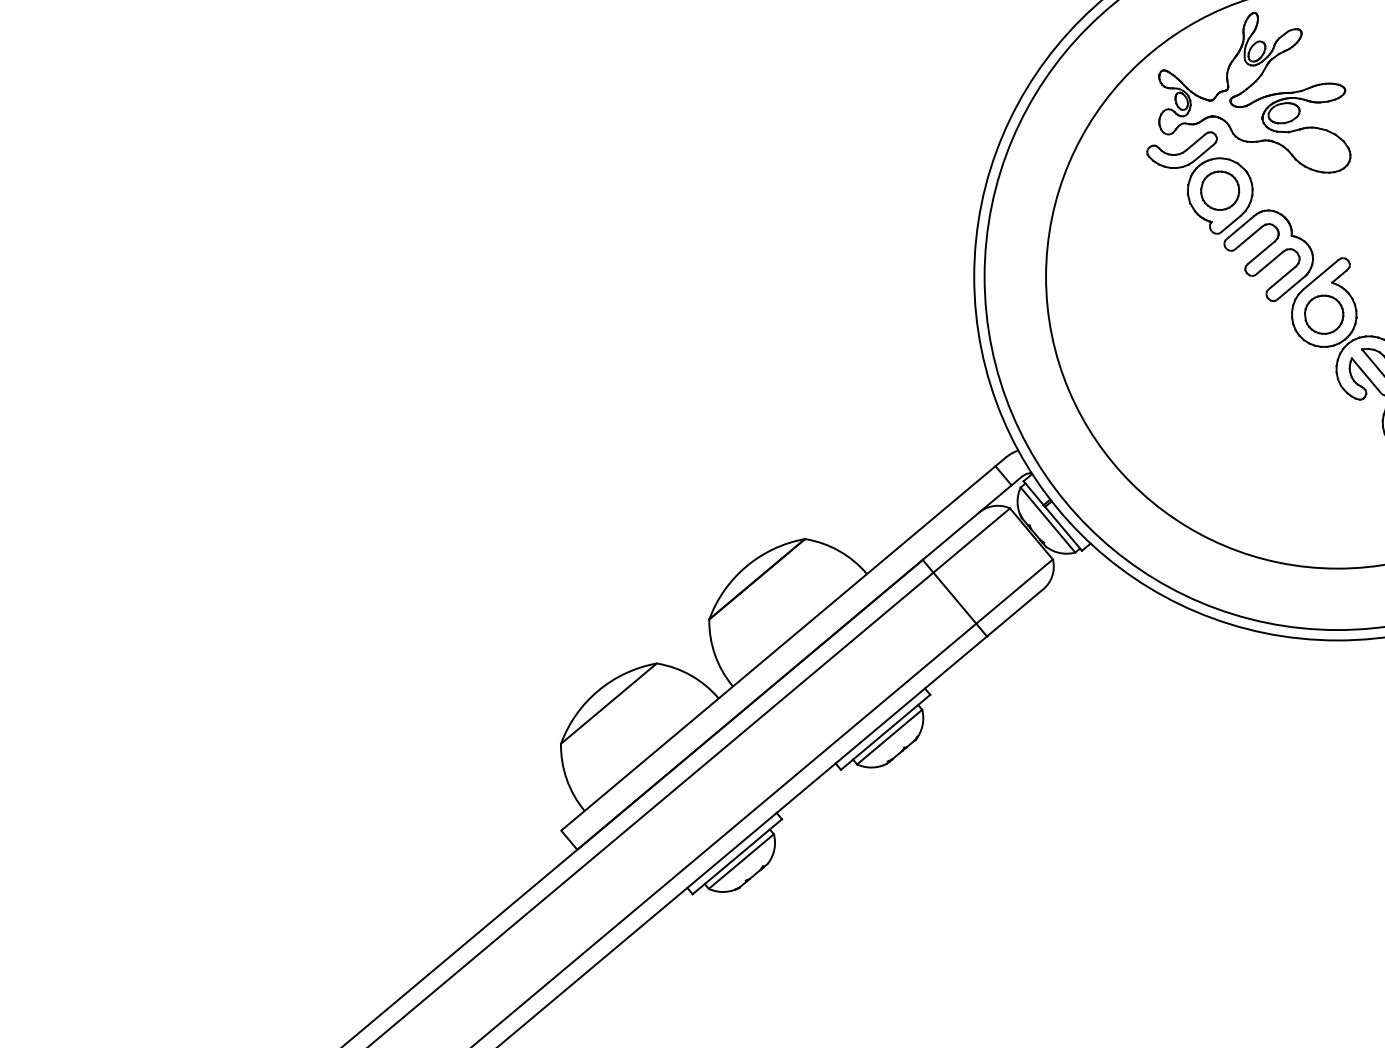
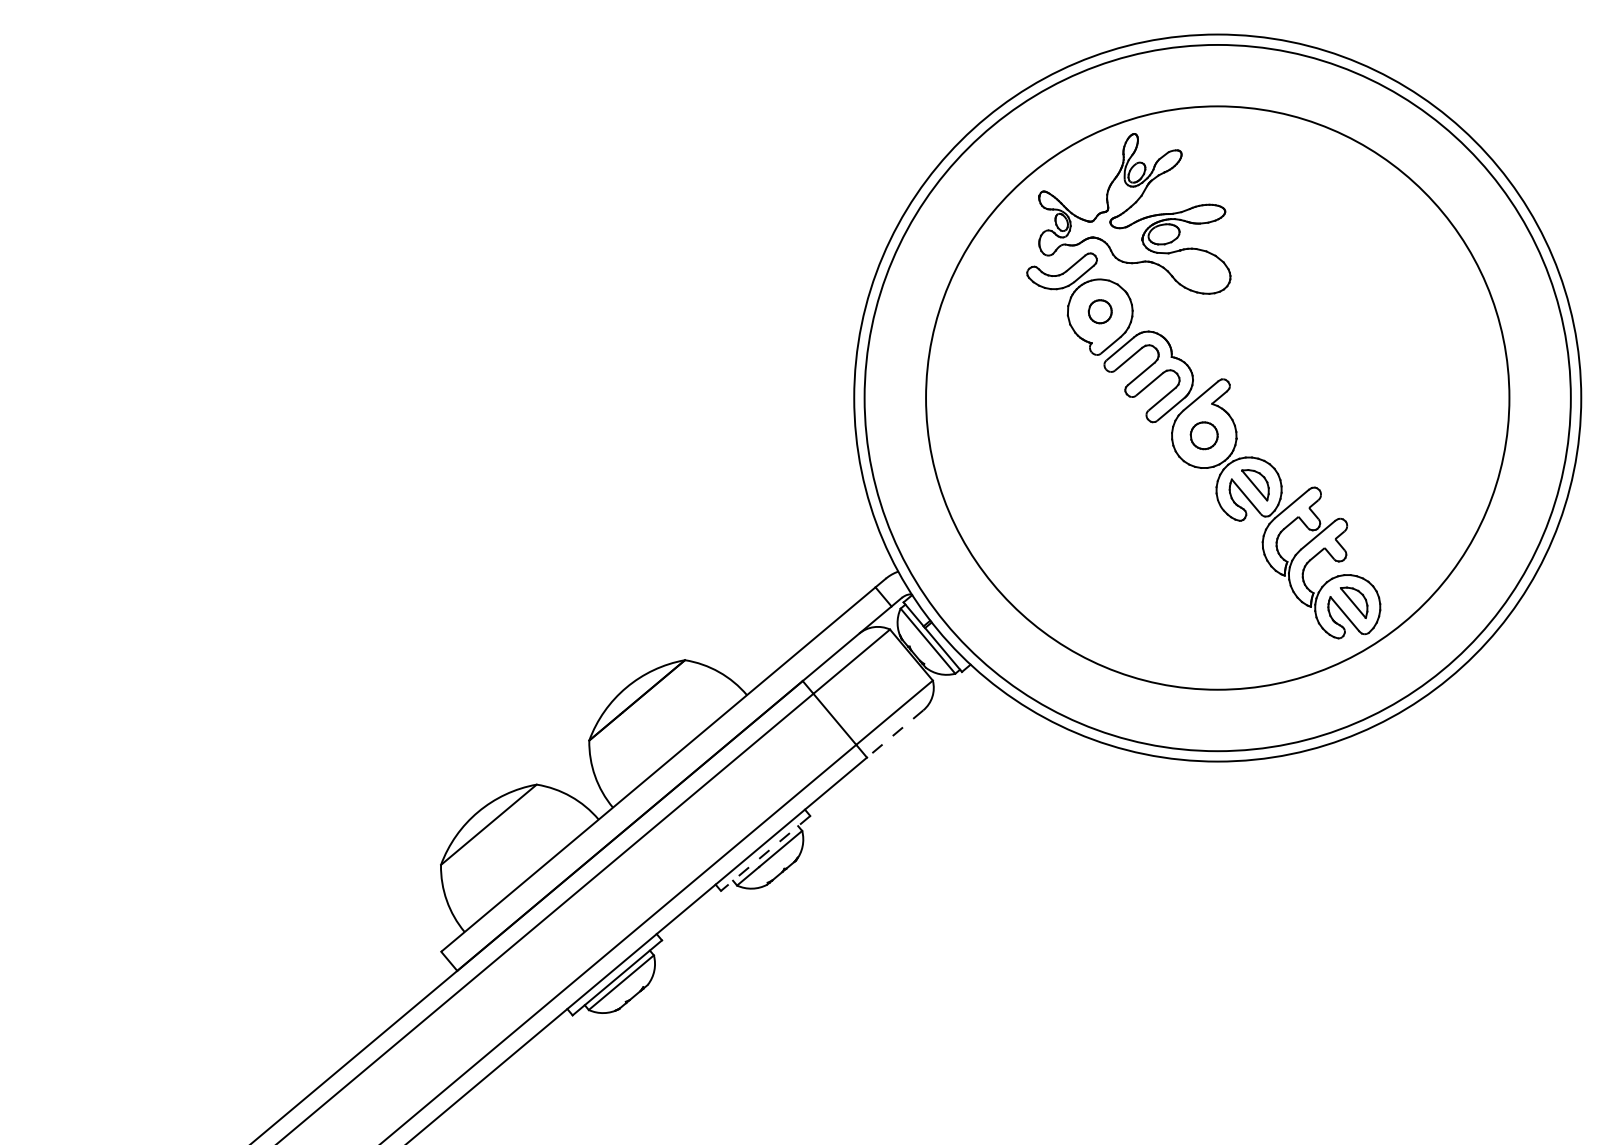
part: (1220, 190) -> (1100, 311), size x0.6
part: (1324, 314) -> (1204, 435), size x0.7
line: (1015, 612) -> (895, 733), solid -> dashed
line: (885, 732) -> (765, 853), solid -> dashed

